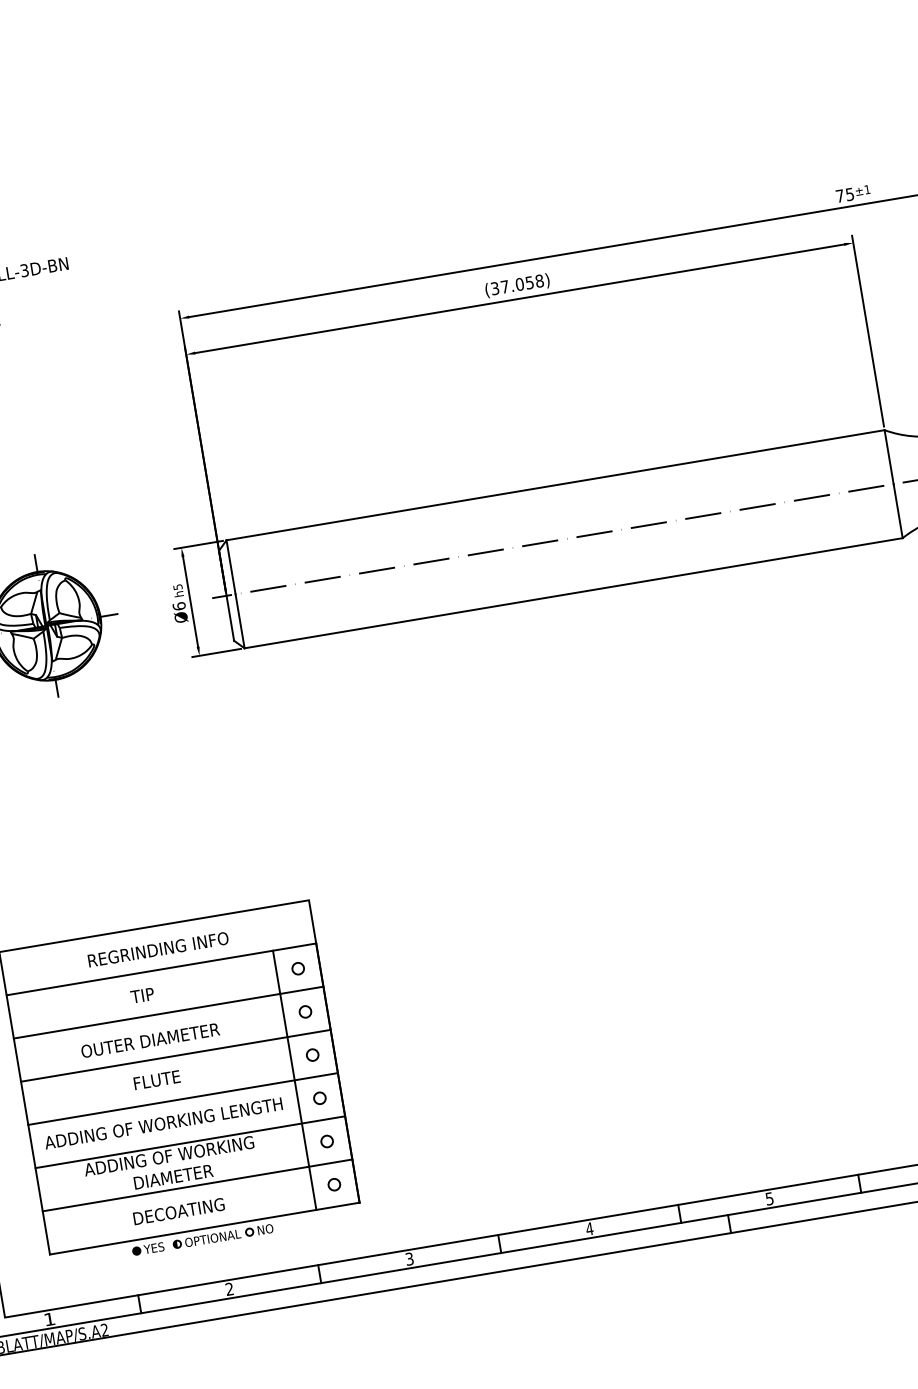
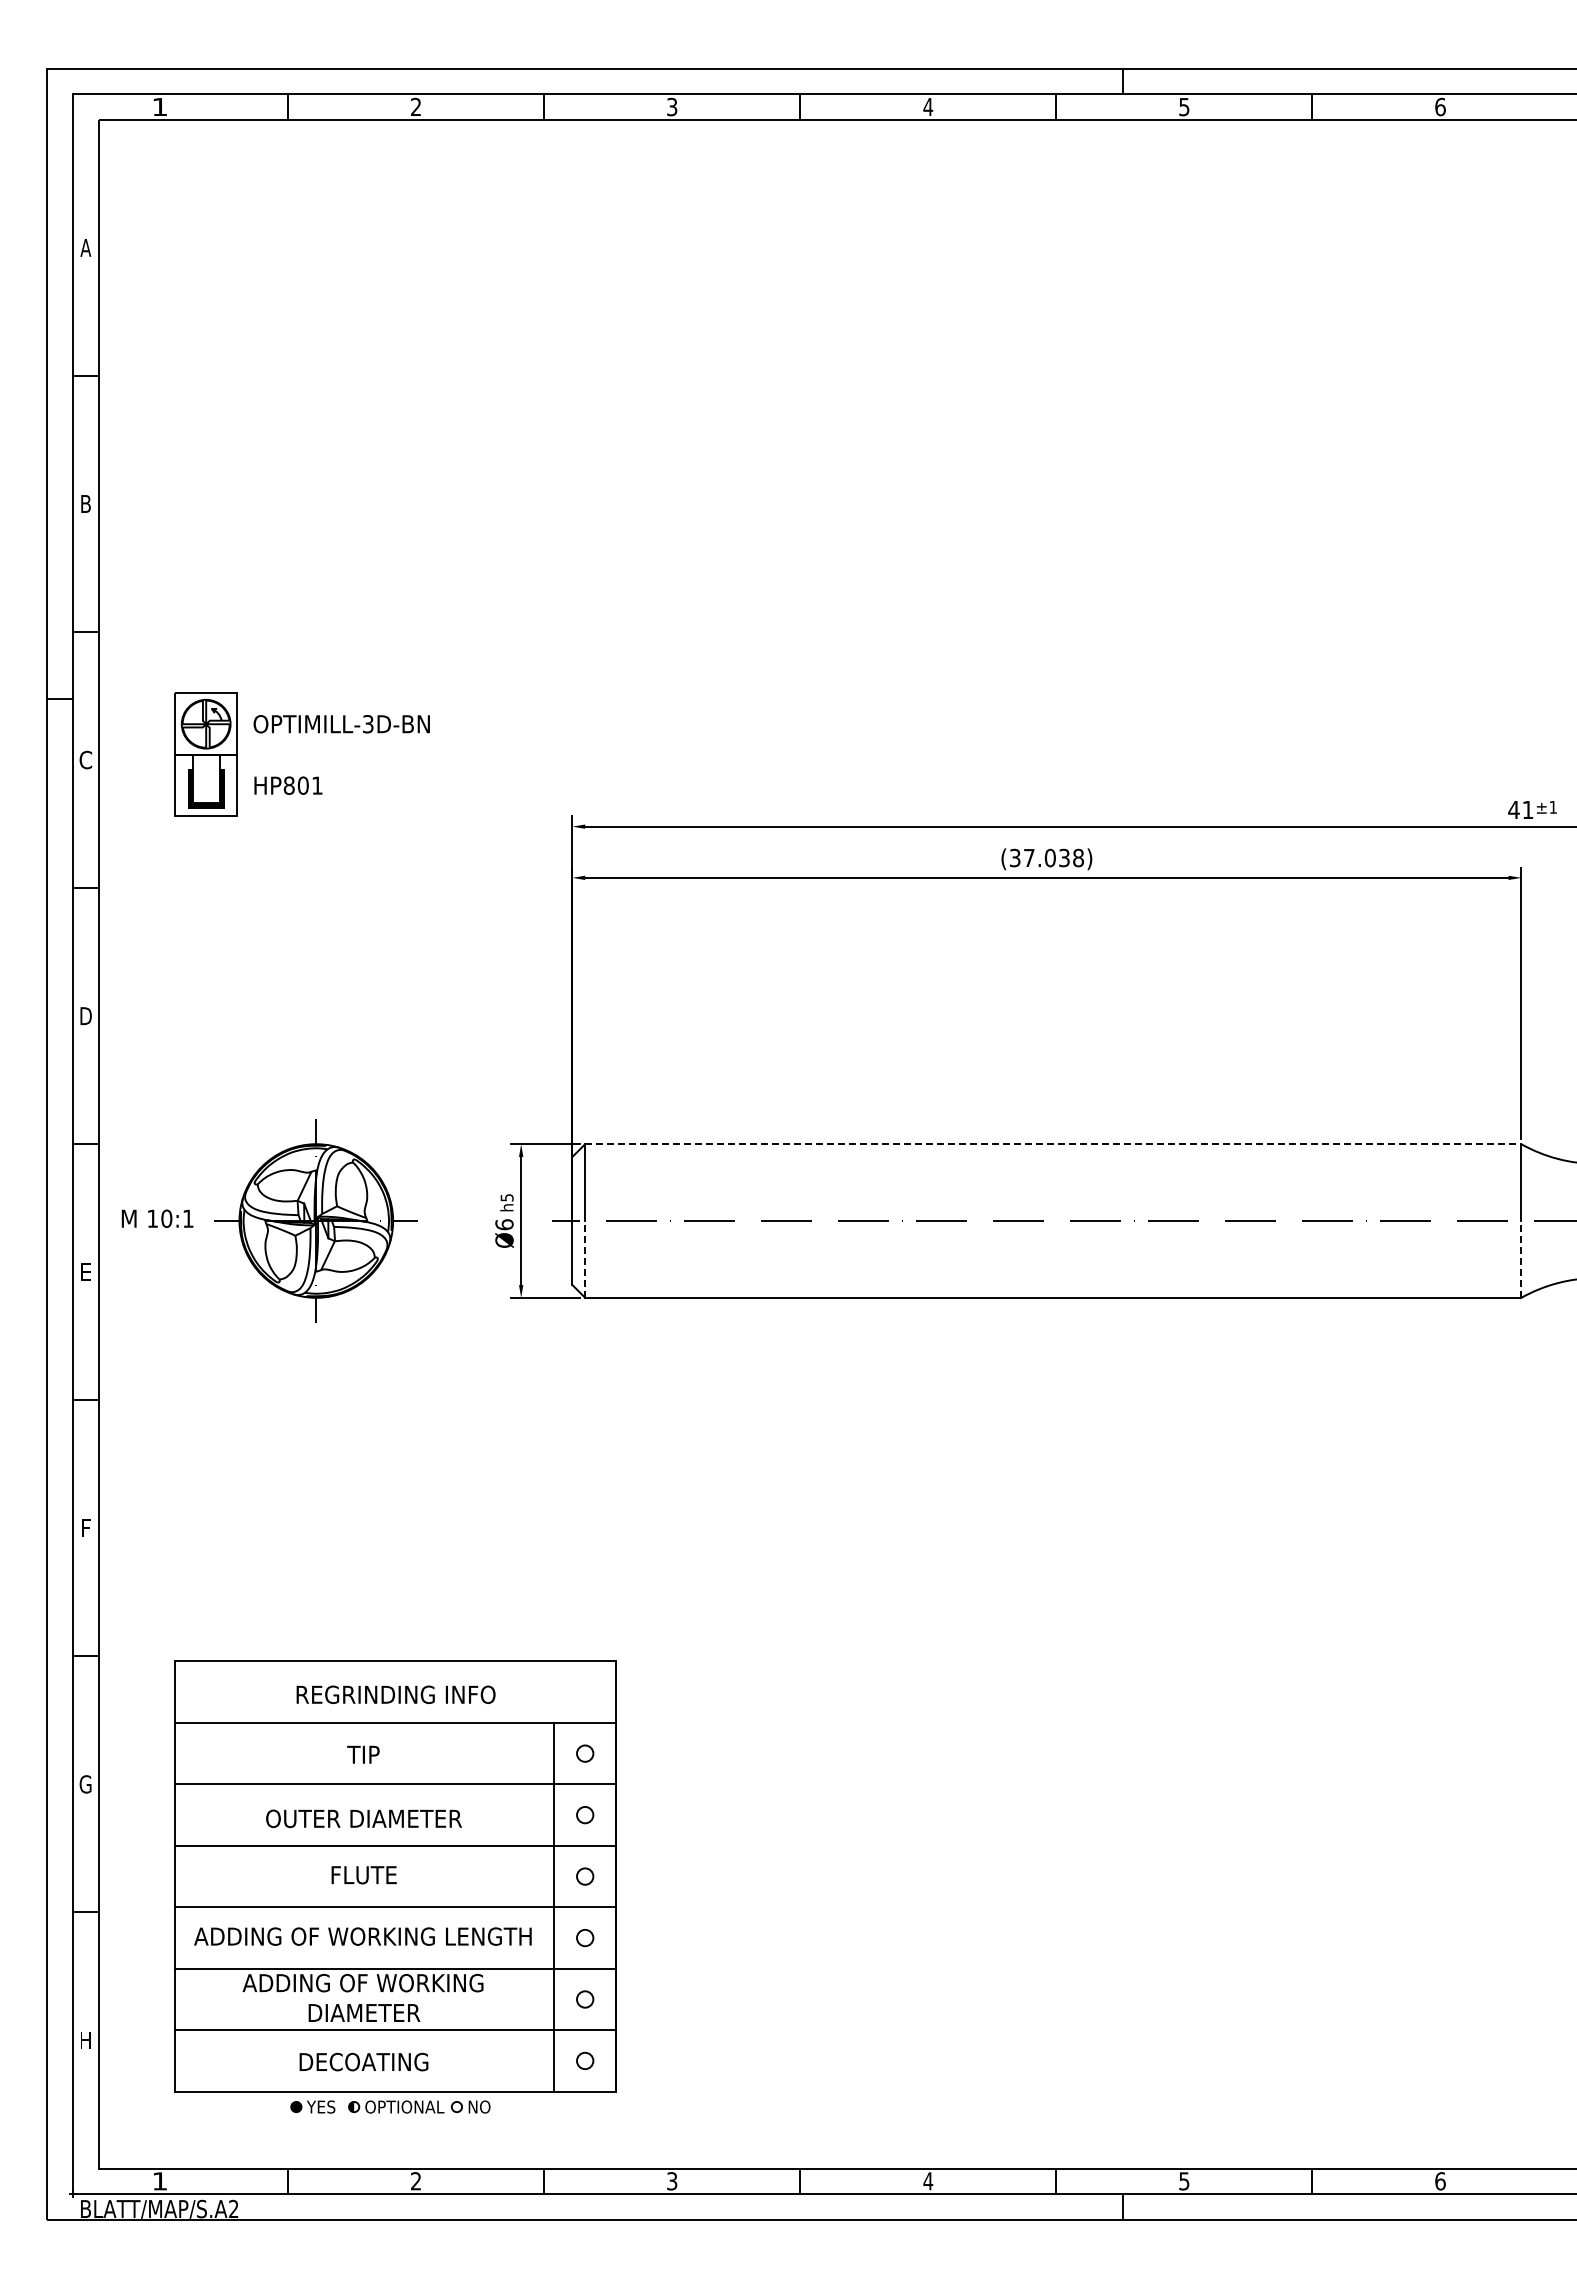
text: (844, 195) -> (1520, 810), 75 -> 41
text: (529, 282) -> (1064, 857), (37.058) -> (37.038)
line: (555, 485) -> (1053, 1144), solid -> dashed
line: (898, 510) -> (1521, 1258), solid -> dashed
line: (240, 620) -> (585, 1258), solid -> dashed

